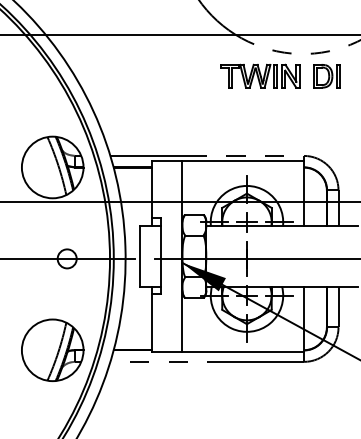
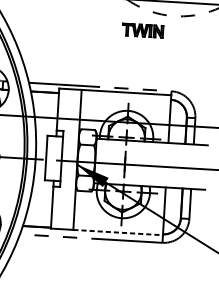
part: (260, 75) -> (142, 30), size x0.7
part: (326, 76) -> (191, 33), removed
line: (243, 351) -> (118, 232), solid -> dashed

